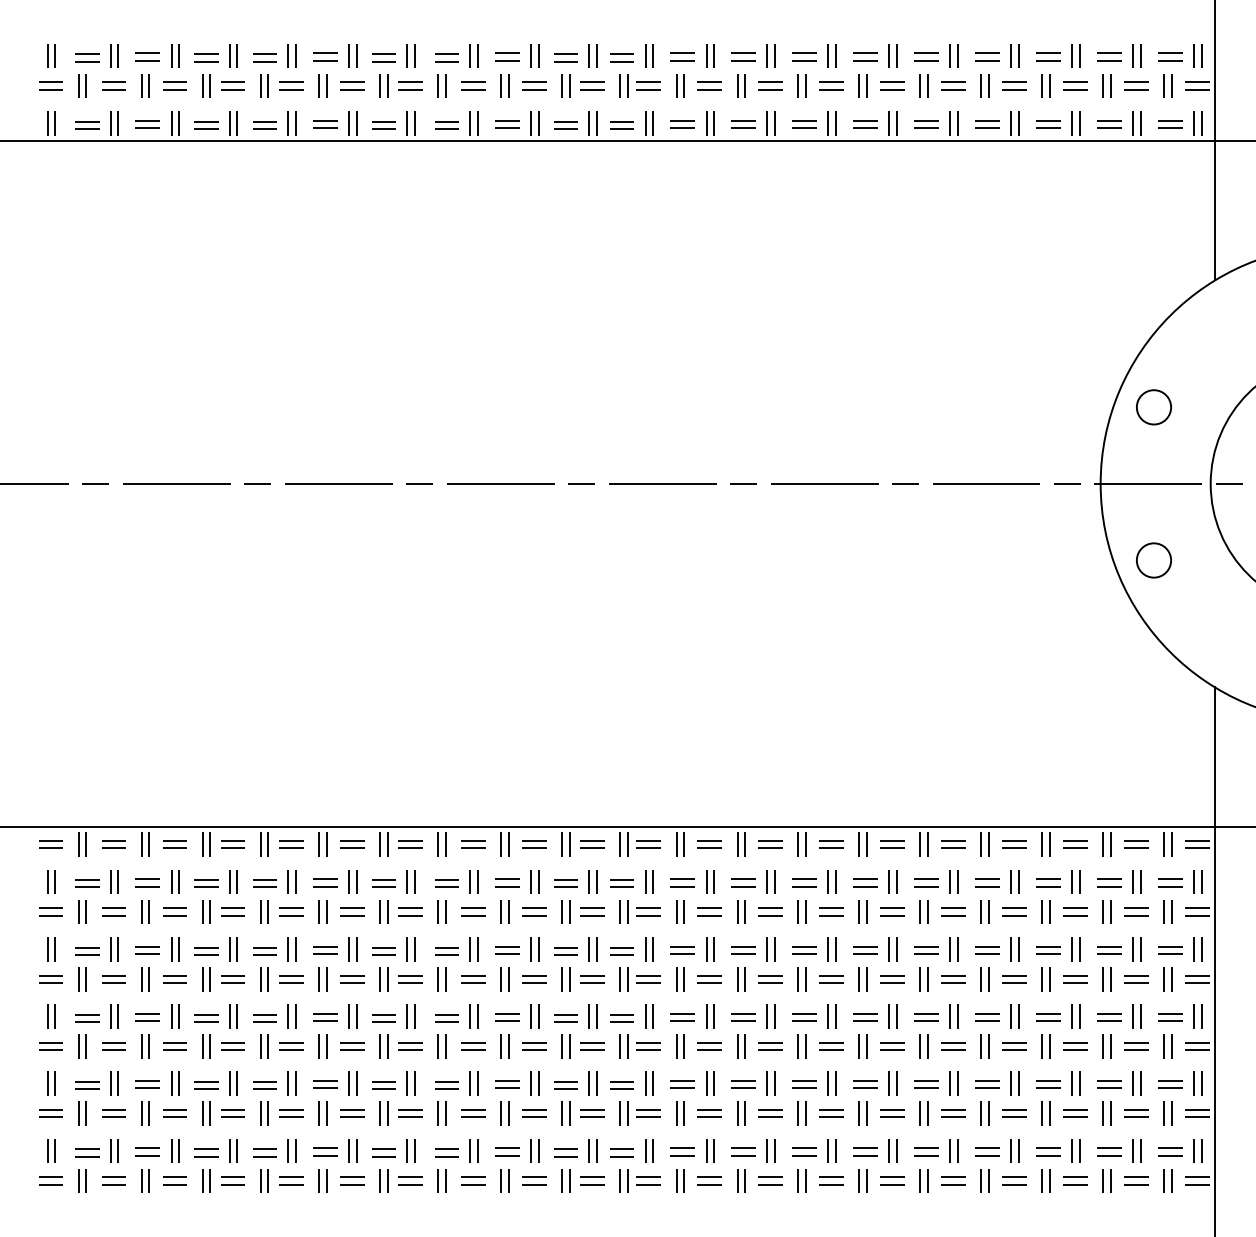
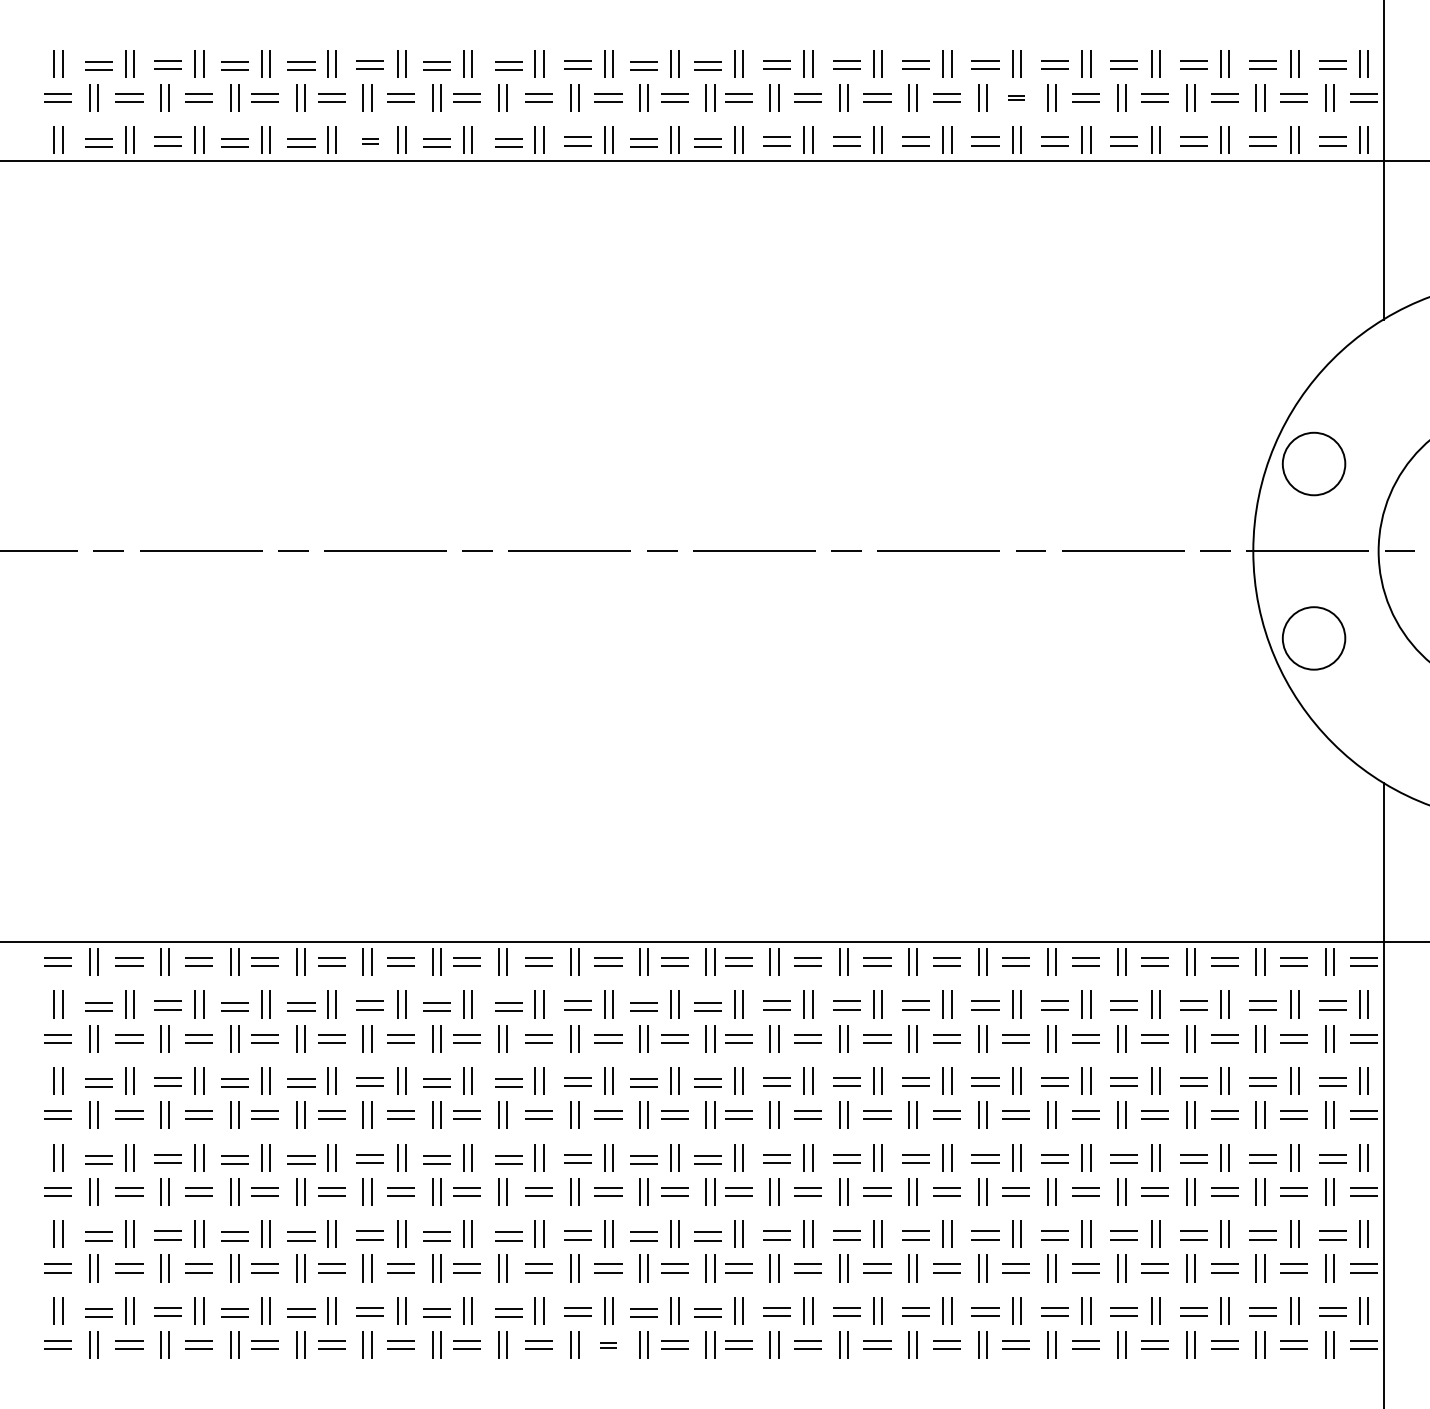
part: (892, 85) -> (1016, 97), size x0.6
part: (325, 124) -> (370, 141), size x0.6
circle: (1153, 407) -> (1313, 464), size x1.6
circle: (1153, 560) -> (1313, 638), size x1.6
part: (534, 1180) -> (608, 1344), size x0.6

